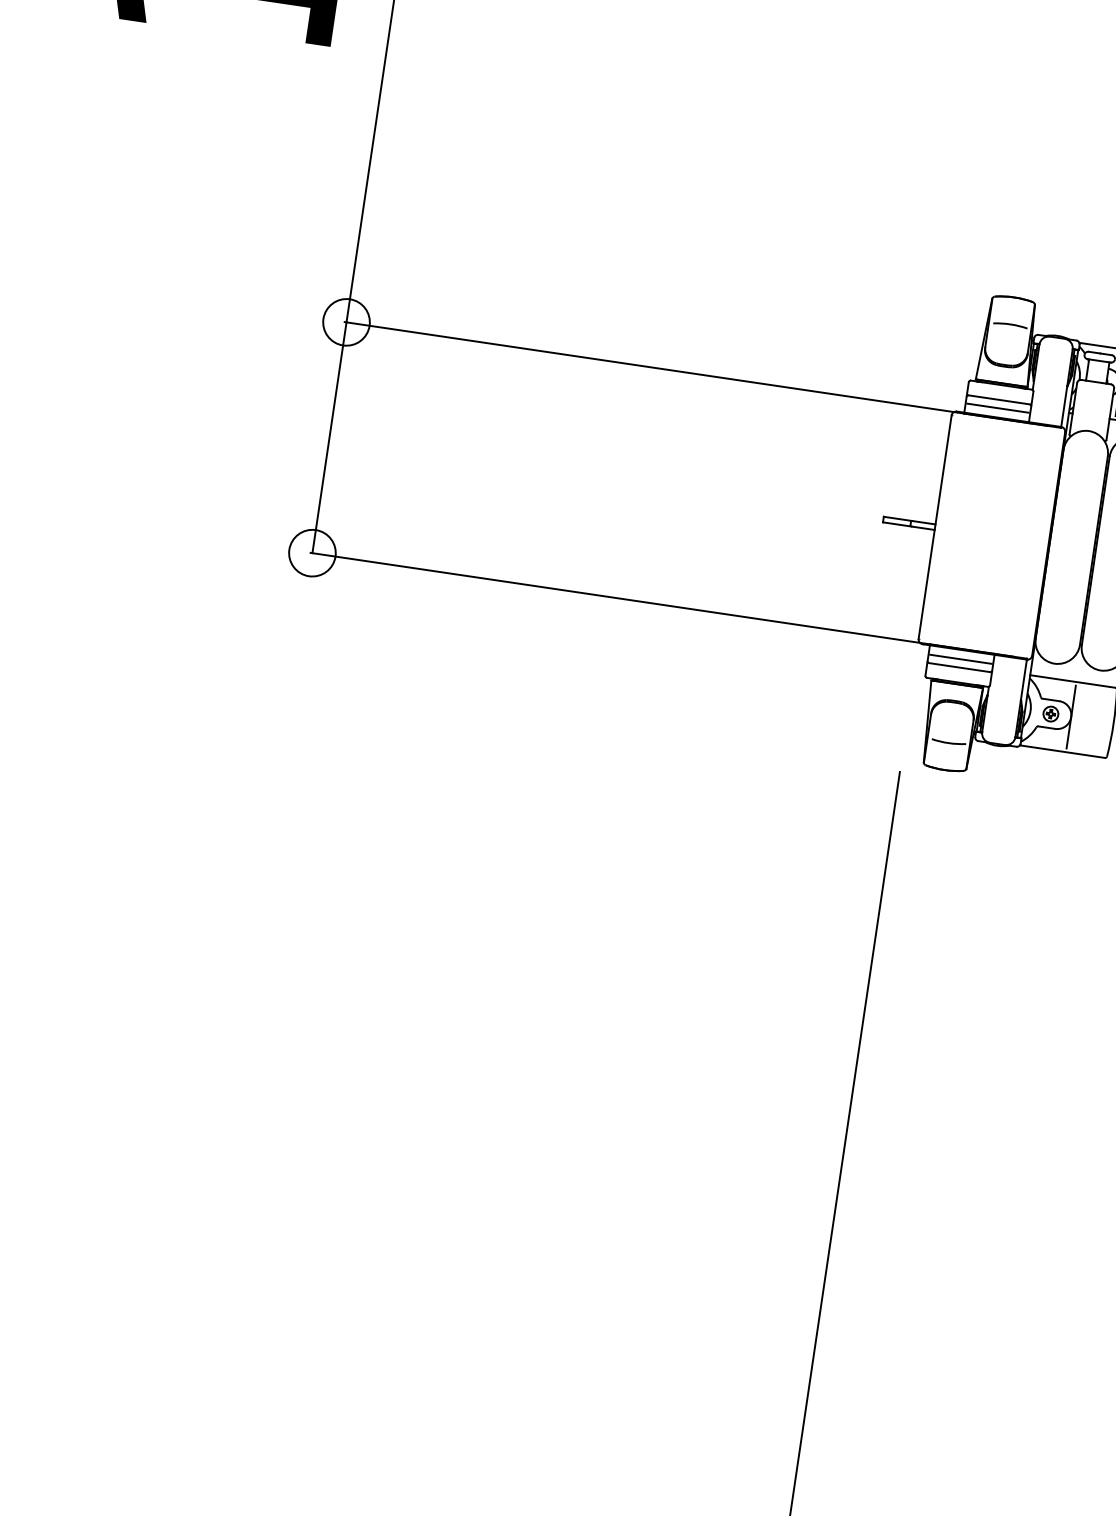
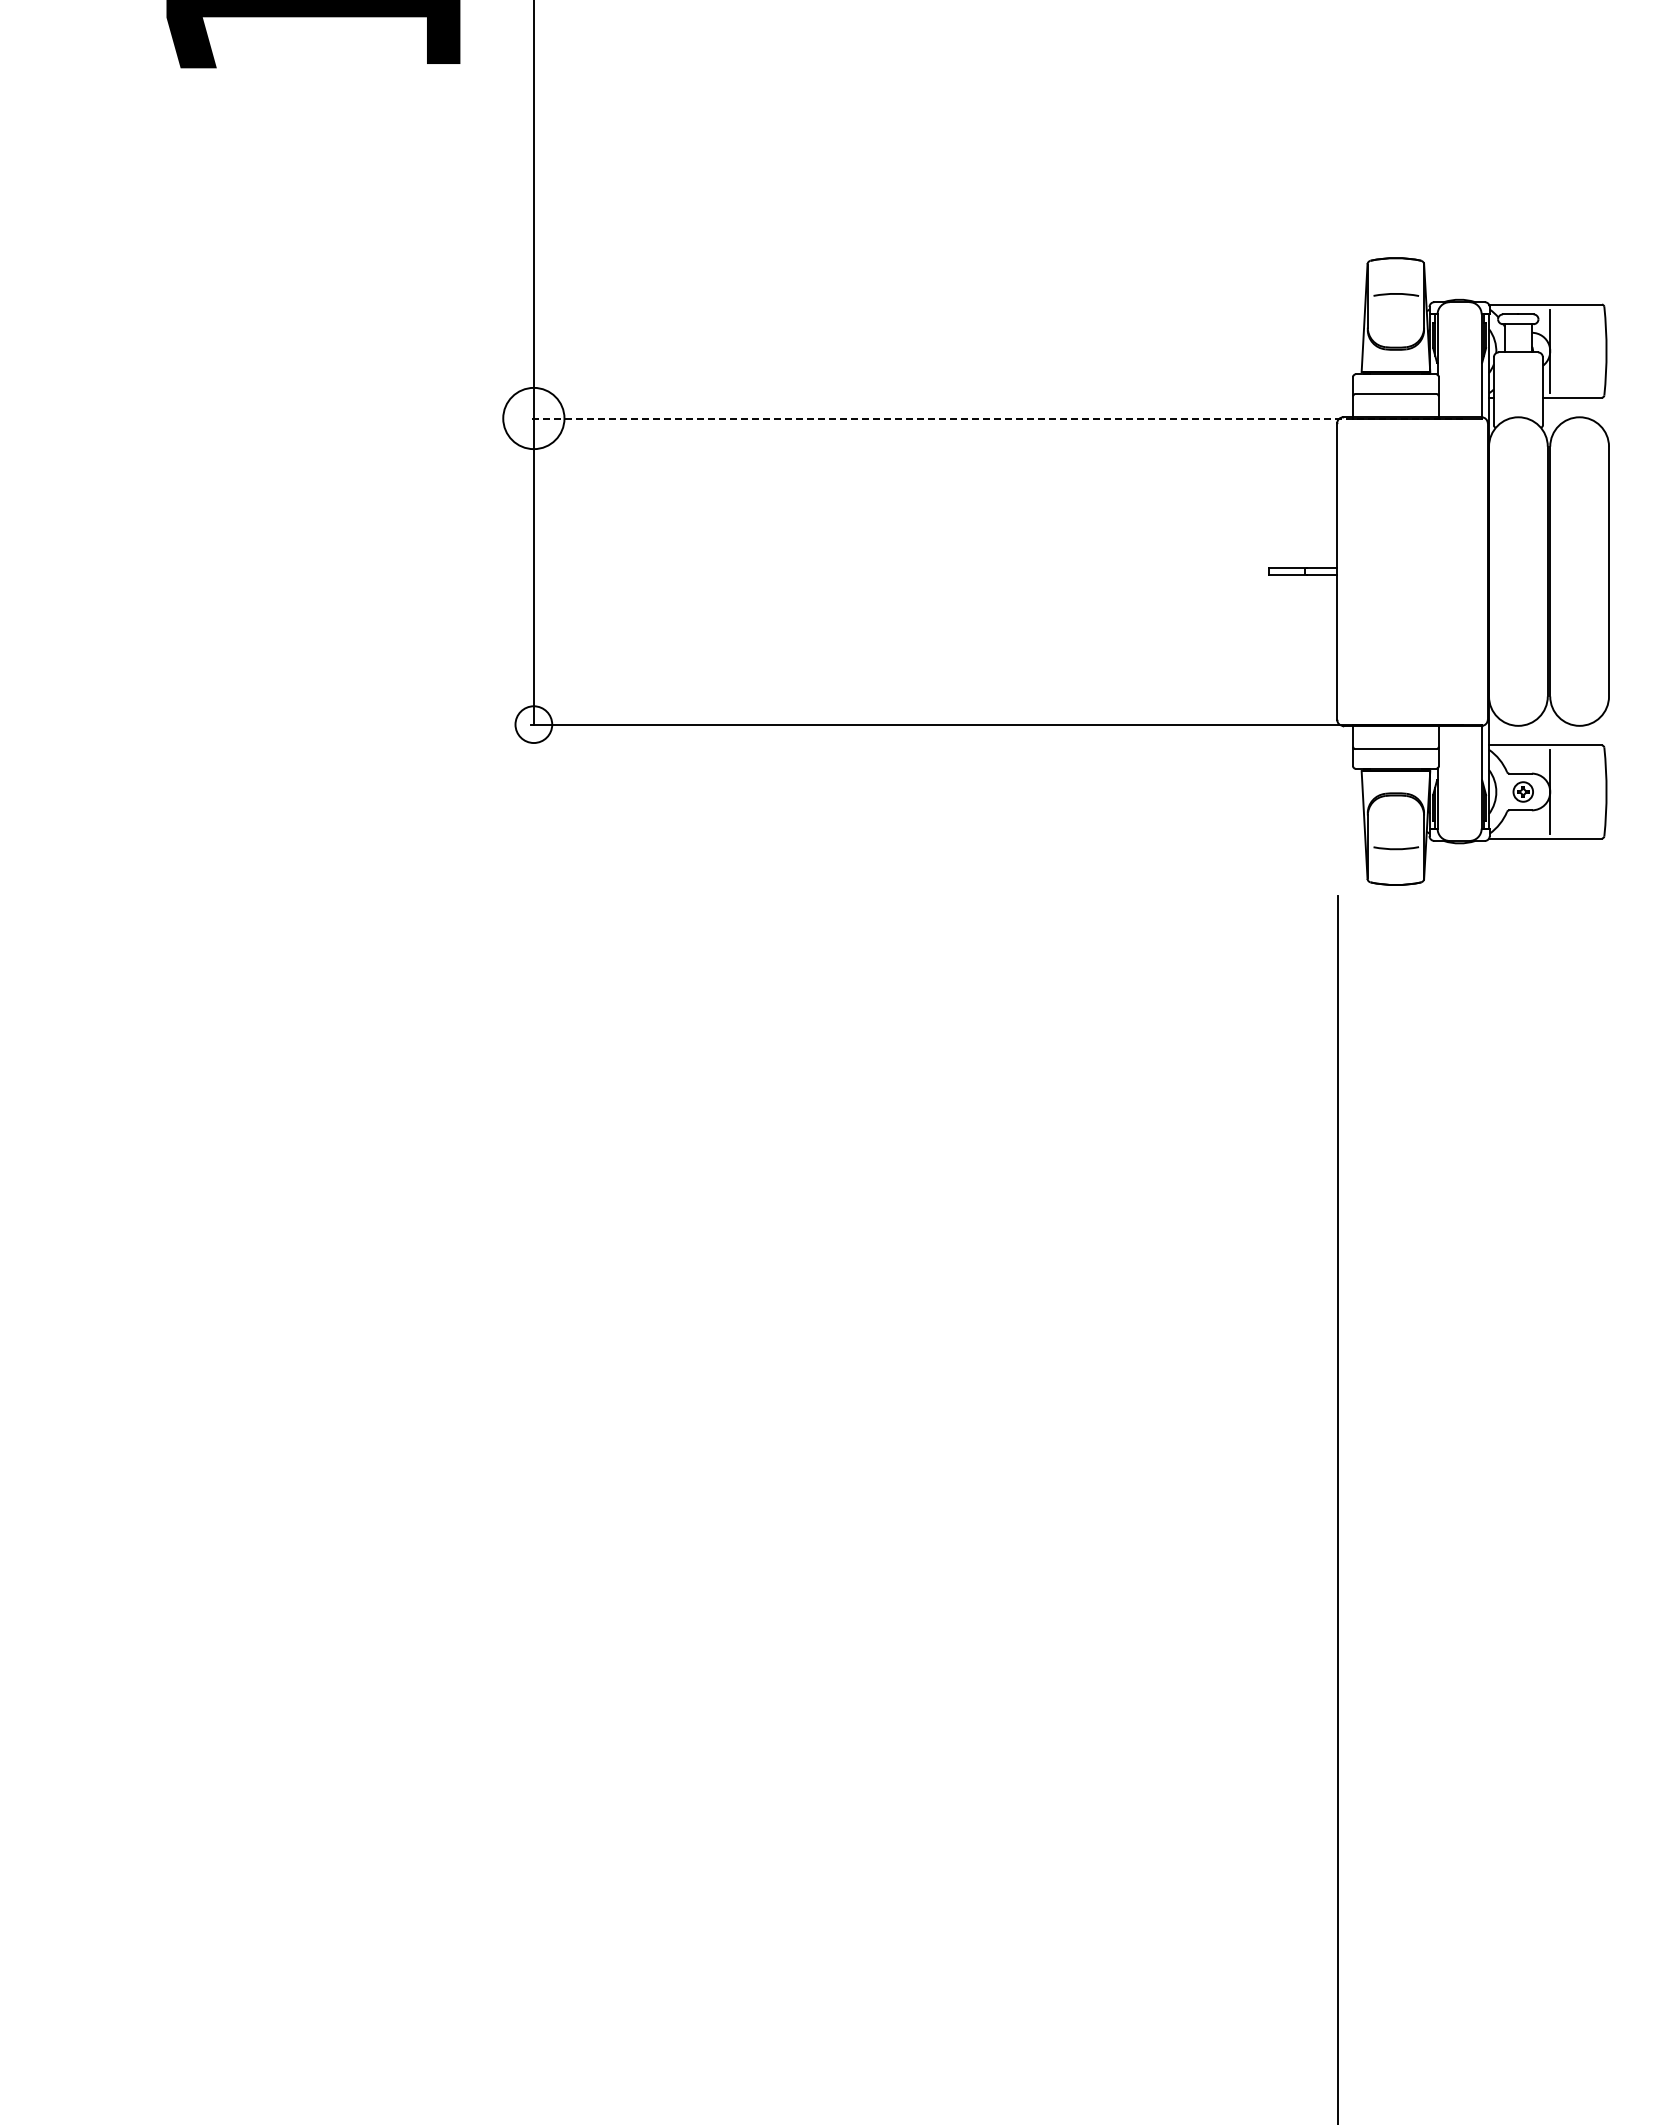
line: (696, 373) -> (997, 418), solid -> dashed
line: (997, 408) -> (1395, 405), removed
circle: (312, 553) -> (533, 724), size x0.6
line: (960, 659) -> (1395, 738), removed

